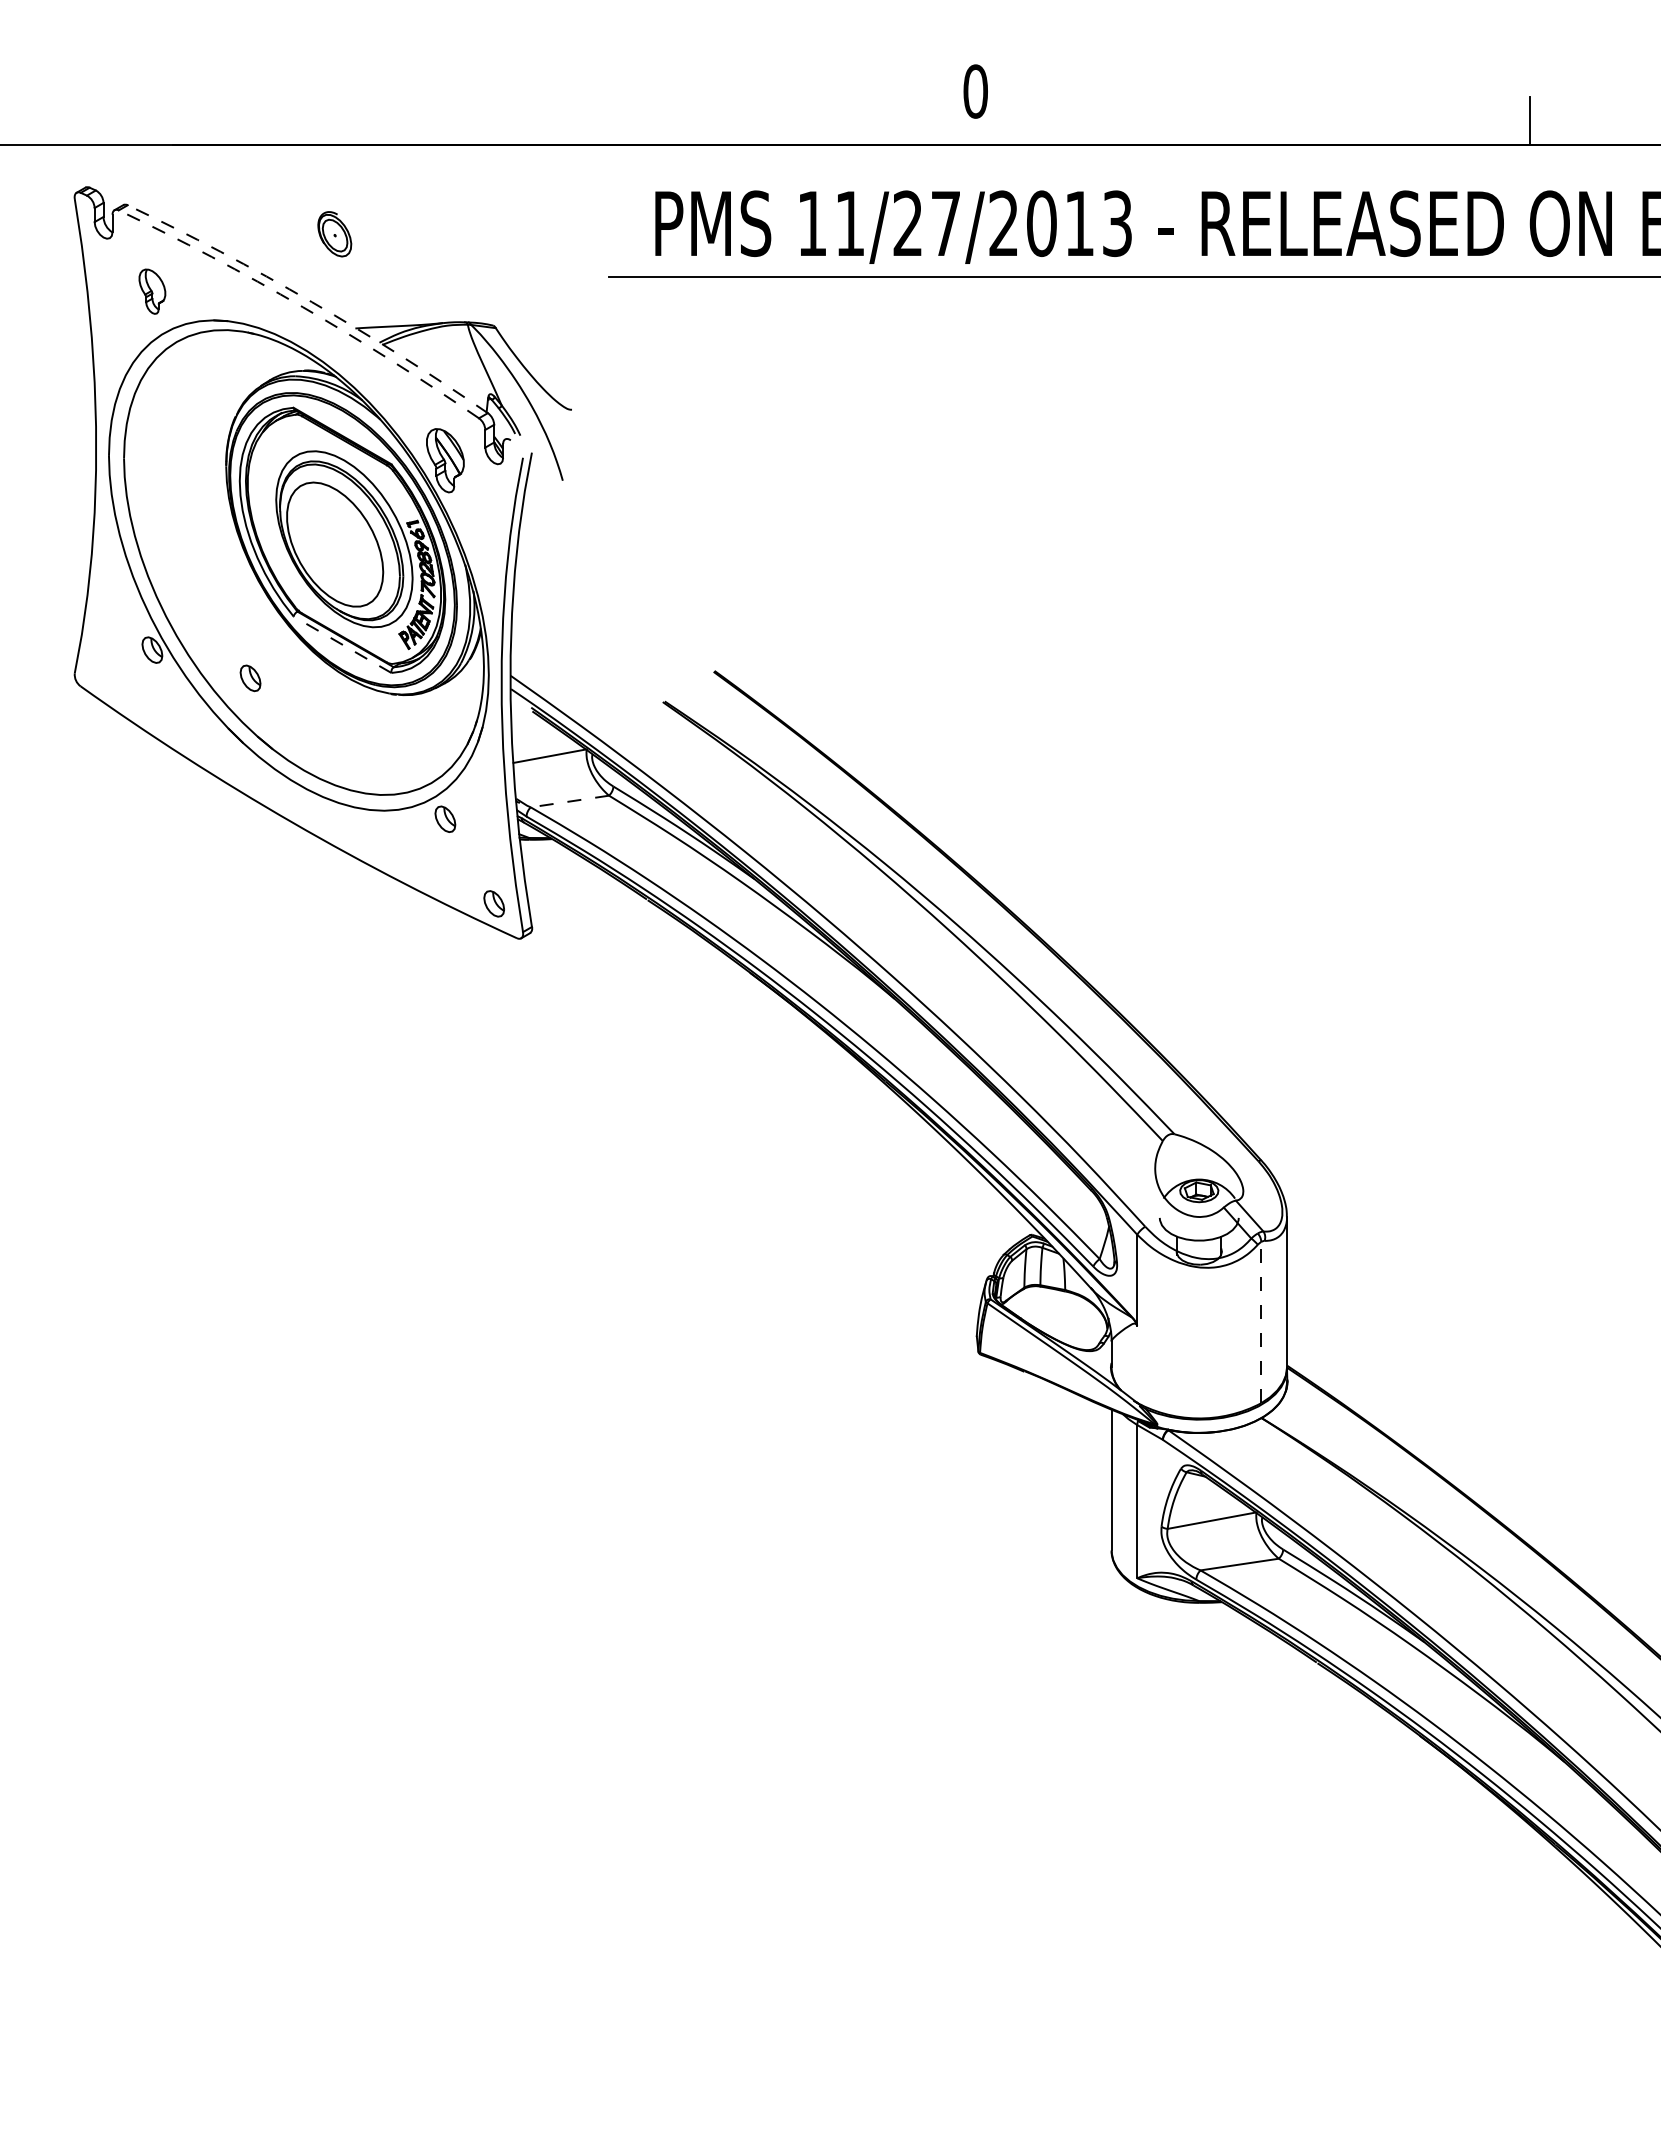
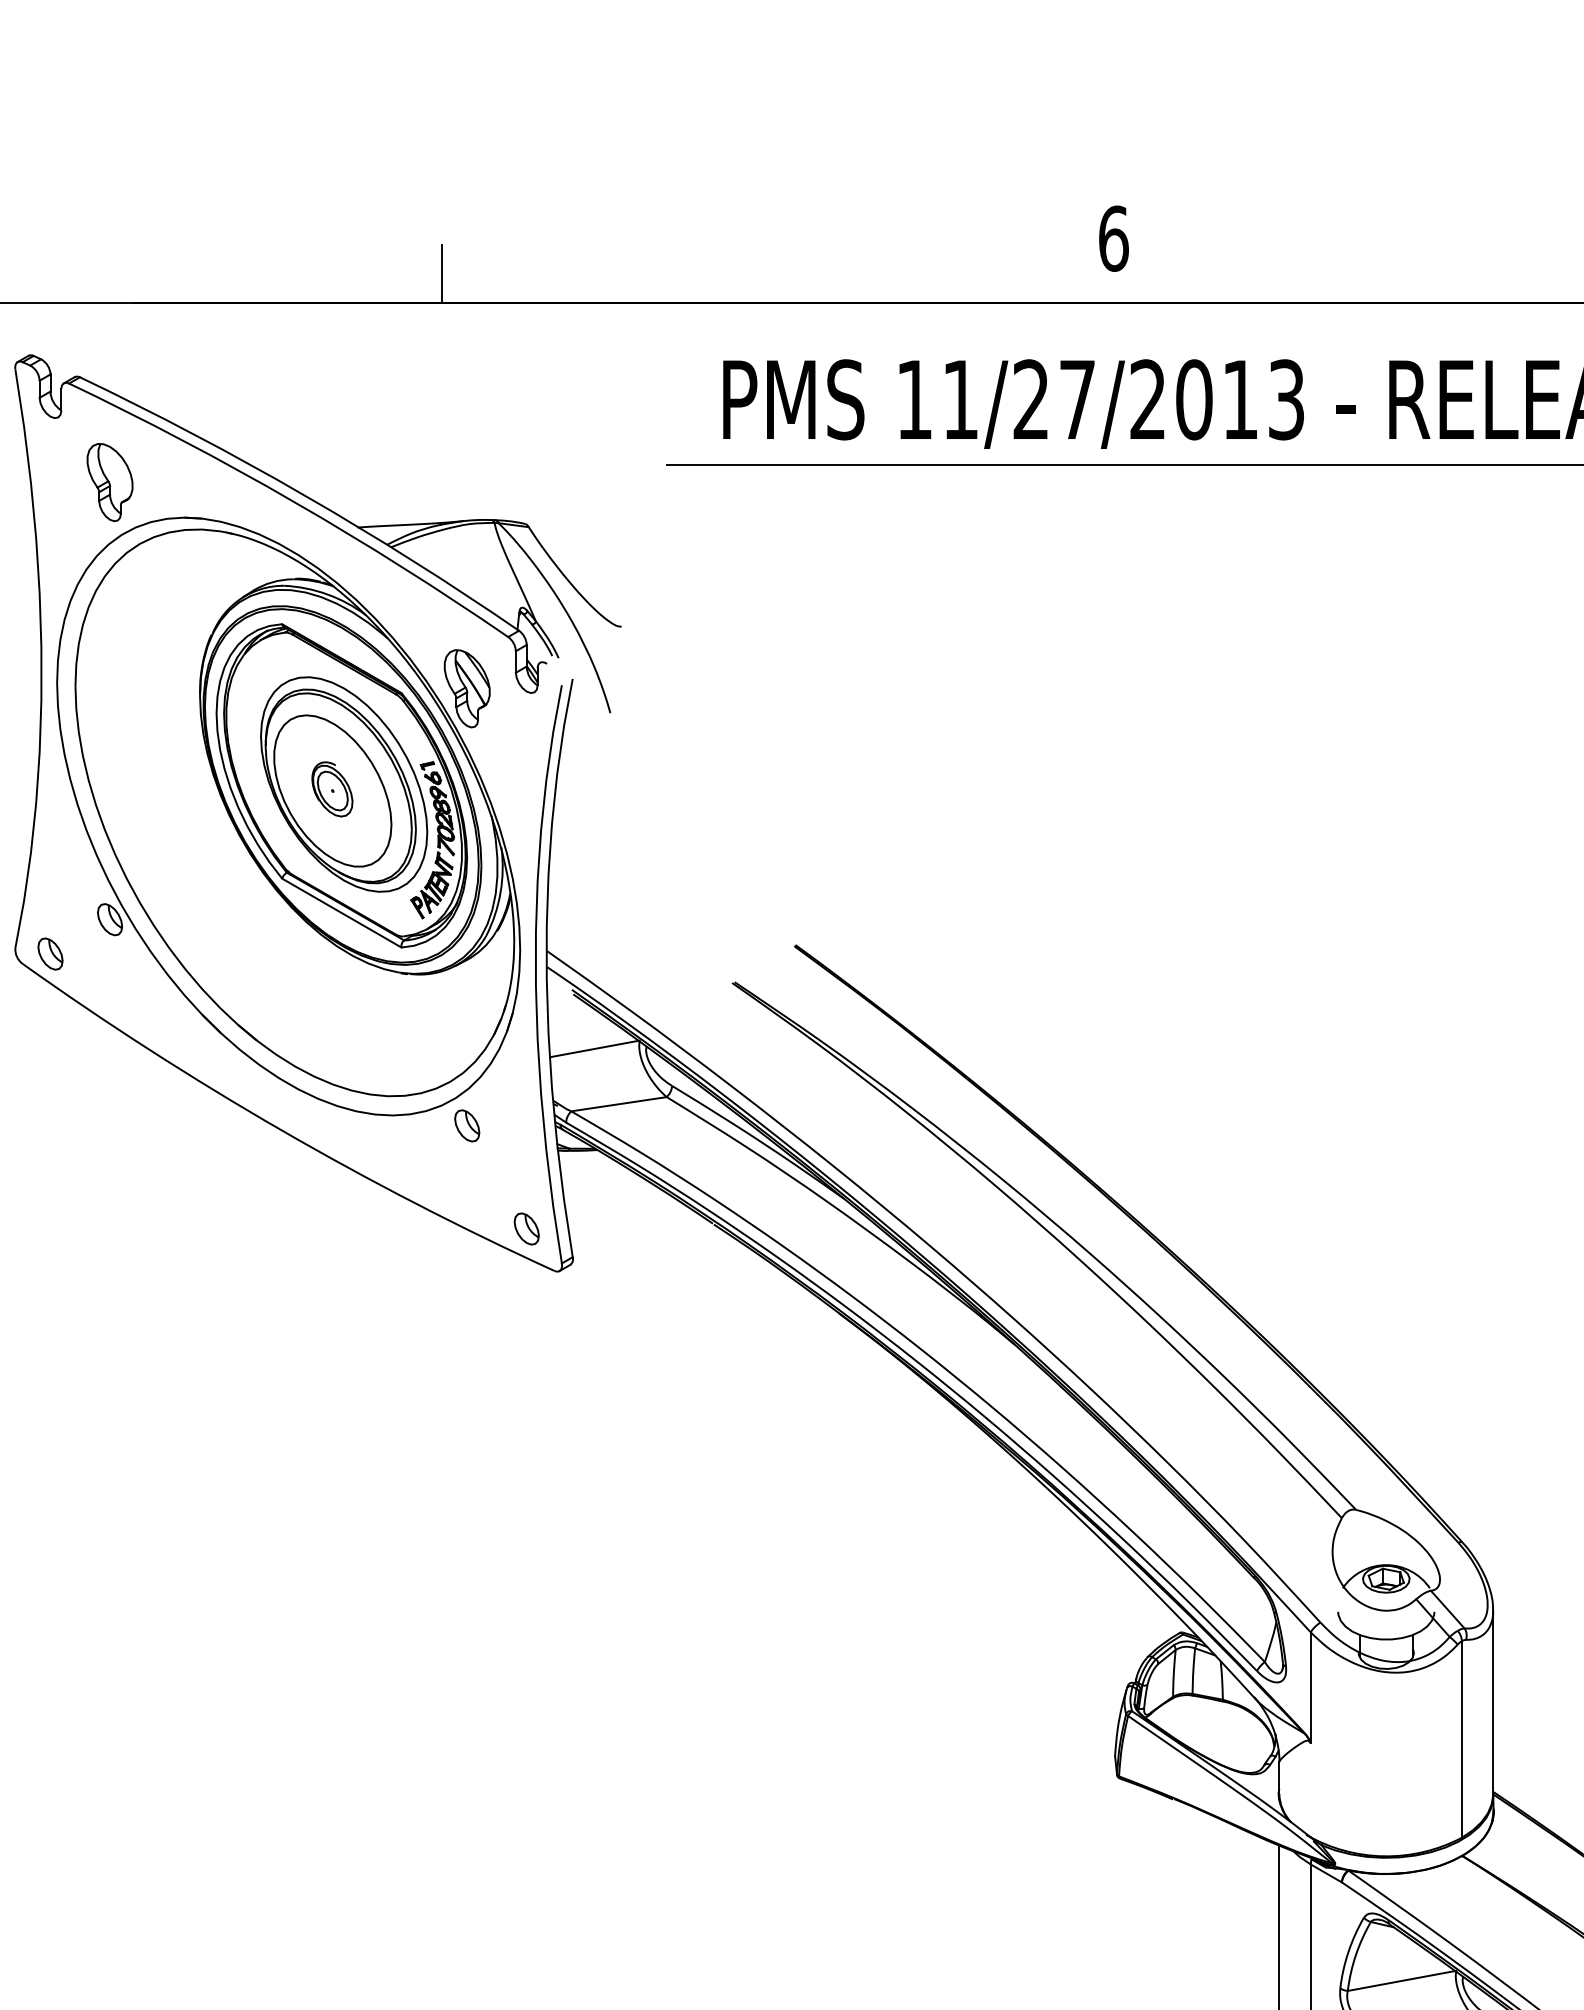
text: (975, 91) -> (1113, 238), 0 -> 6
line: (424, 120) -> (441, 273), added
part: (334, 234) -> (332, 789), moved
part: (152, 291) -> (110, 482), size x1.43
arc: (311, 302) -> (304, 495), dashed -> solid
arc: (303, 307) -> (294, 501), dashed -> solid
line: (342, 644) -> (341, 912), dashed -> solid
part: (250, 678) -> (50, 954), moved
line: (569, 801) -> (618, 1104), dashed -> solid
line: (1261, 1322) -> (1462, 1739), dashed -> solid

